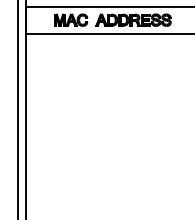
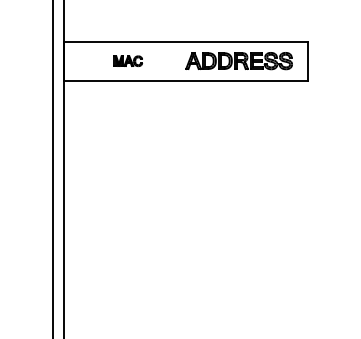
part: (71, 20) -> (128, 61), size x0.6
part: (133, 20) -> (238, 61), moved

